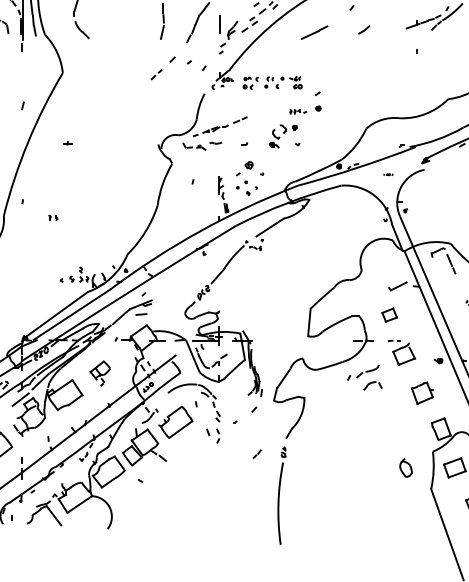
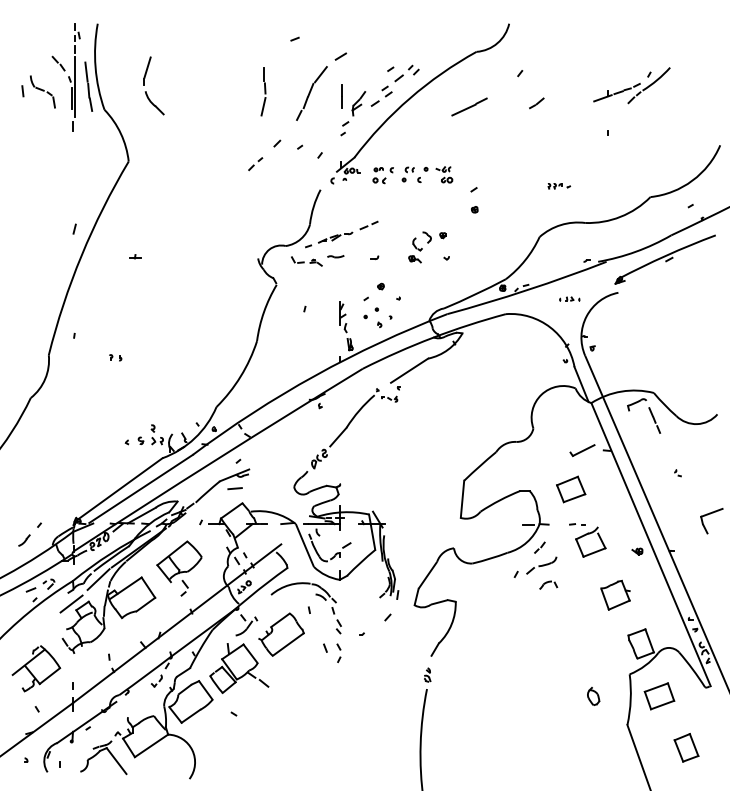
line: (22, 105) -> (74, 228), moved
part: (298, 112) -> (559, 186), moved
part: (248, 165) -> (380, 286), size x0.62
part: (388, 174) -> (569, 298), size x1.67
part: (389, 315) -> (571, 489), size x1.43
part: (100, 373) -> (179, 568), size x1.67
part: (372, 385) -> (548, 584), size x0.71
part: (256, 454) -> (539, 547), moved
part: (406, 468) -> (593, 696), size x0.71

